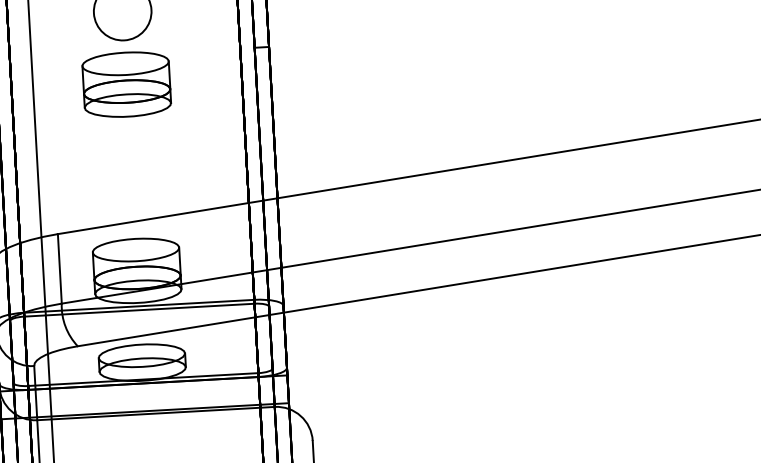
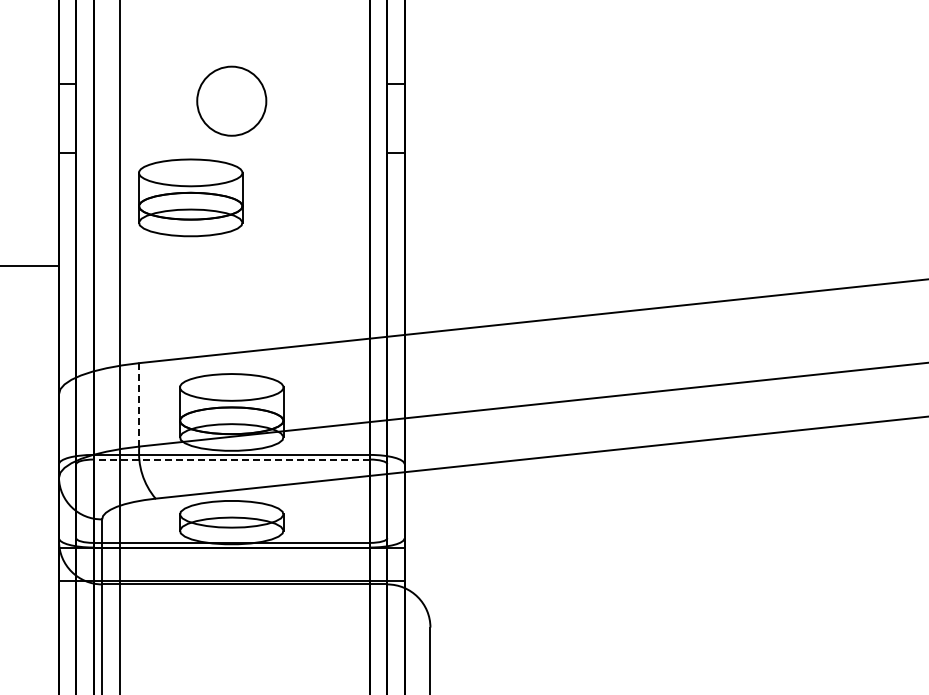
part: (126, 84) -> (190, 197), moved
line: (59, 268) -> (139, 404), solid -> dashed
line: (139, 310) -> (231, 459), solid -> dashed

